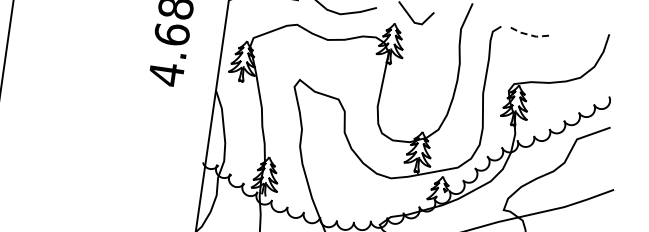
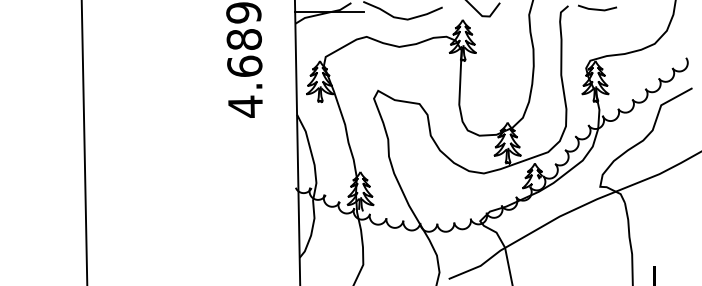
line: (529, 34) -> (597, 9), dashed -> solid

